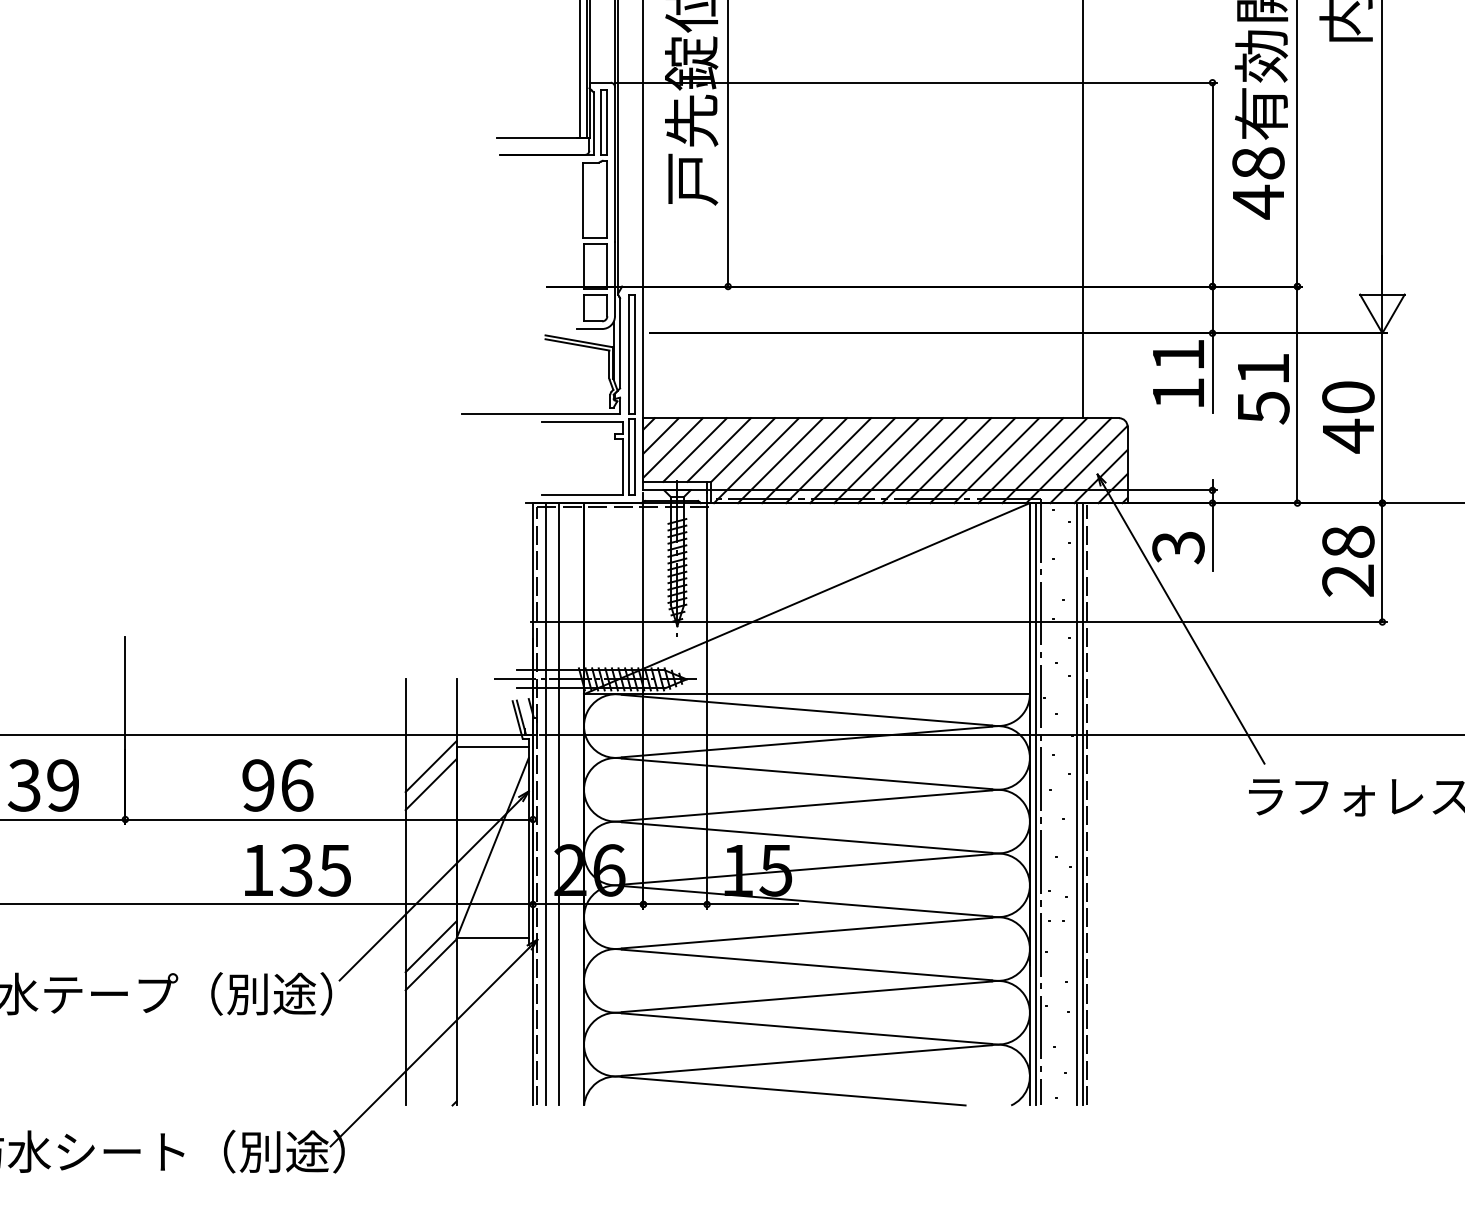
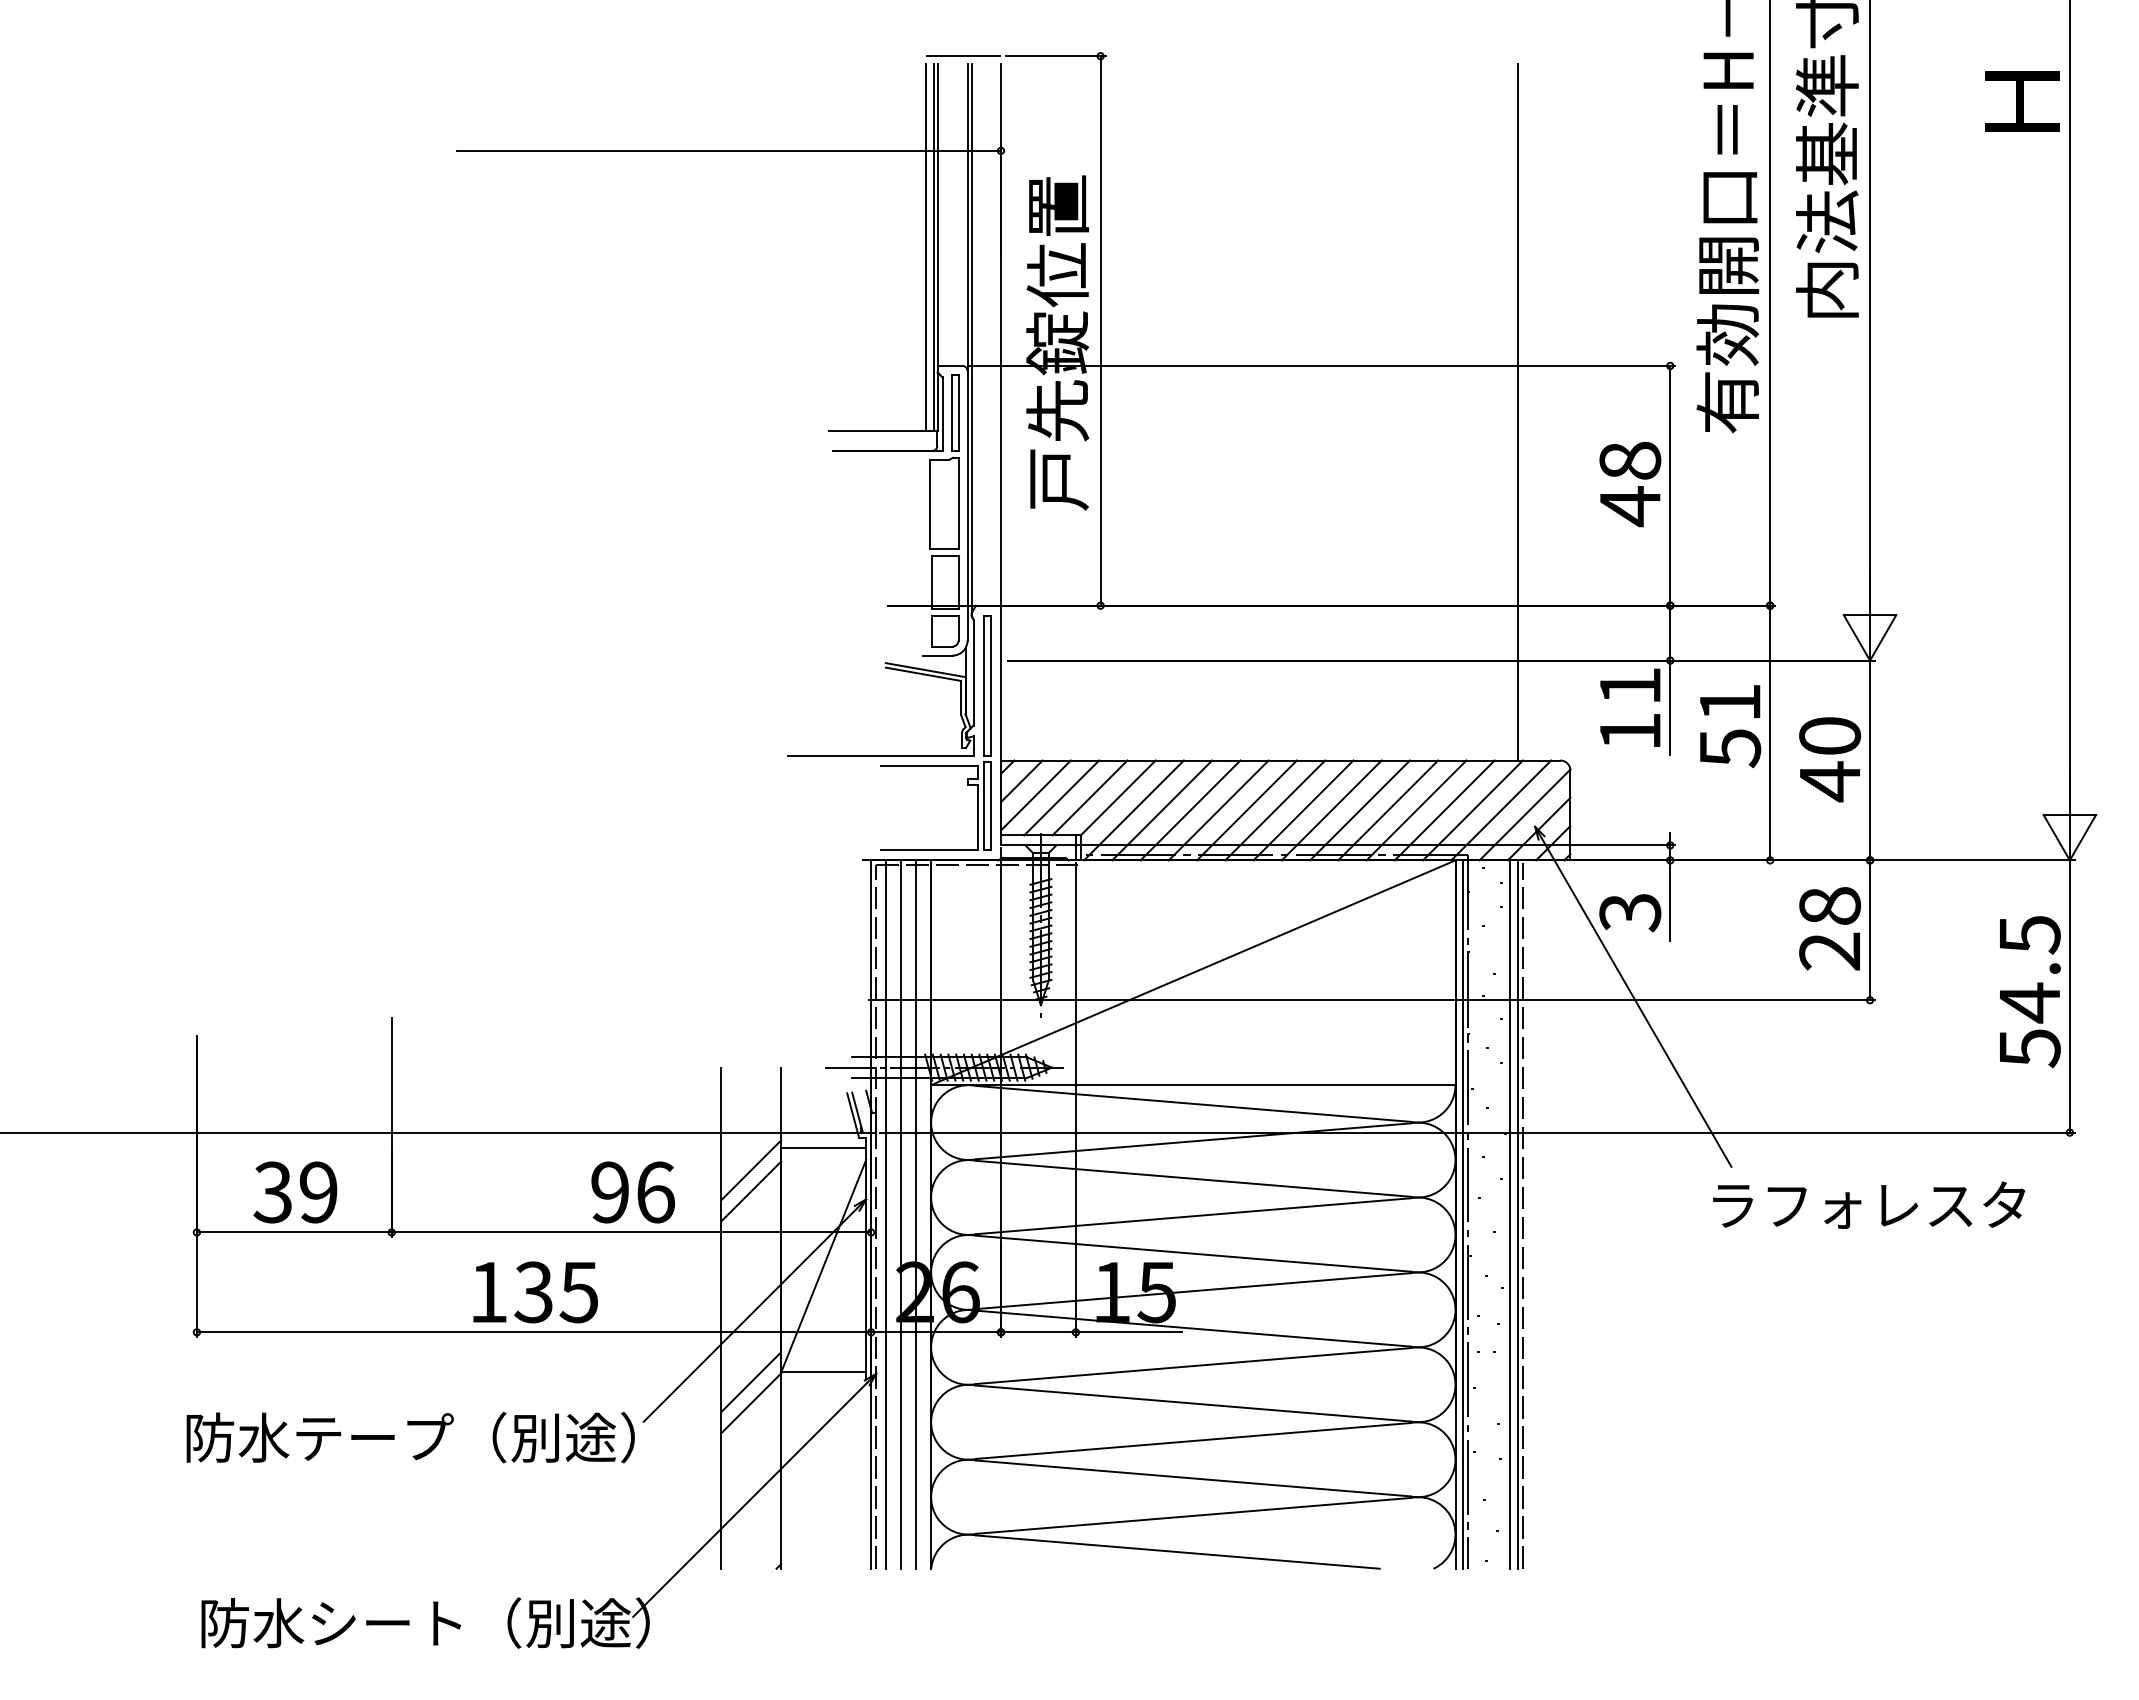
text: (1258, 183) -> (1630, 484), moved
text: (277, 785) -> (632, 1192), moved
line: (571, 804) -> (916, 1214), added
text: (297, 870) -> (535, 1292), moved

